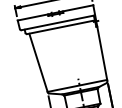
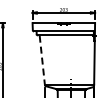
line: (38, 63) -> (42, 60), solid -> dashed

